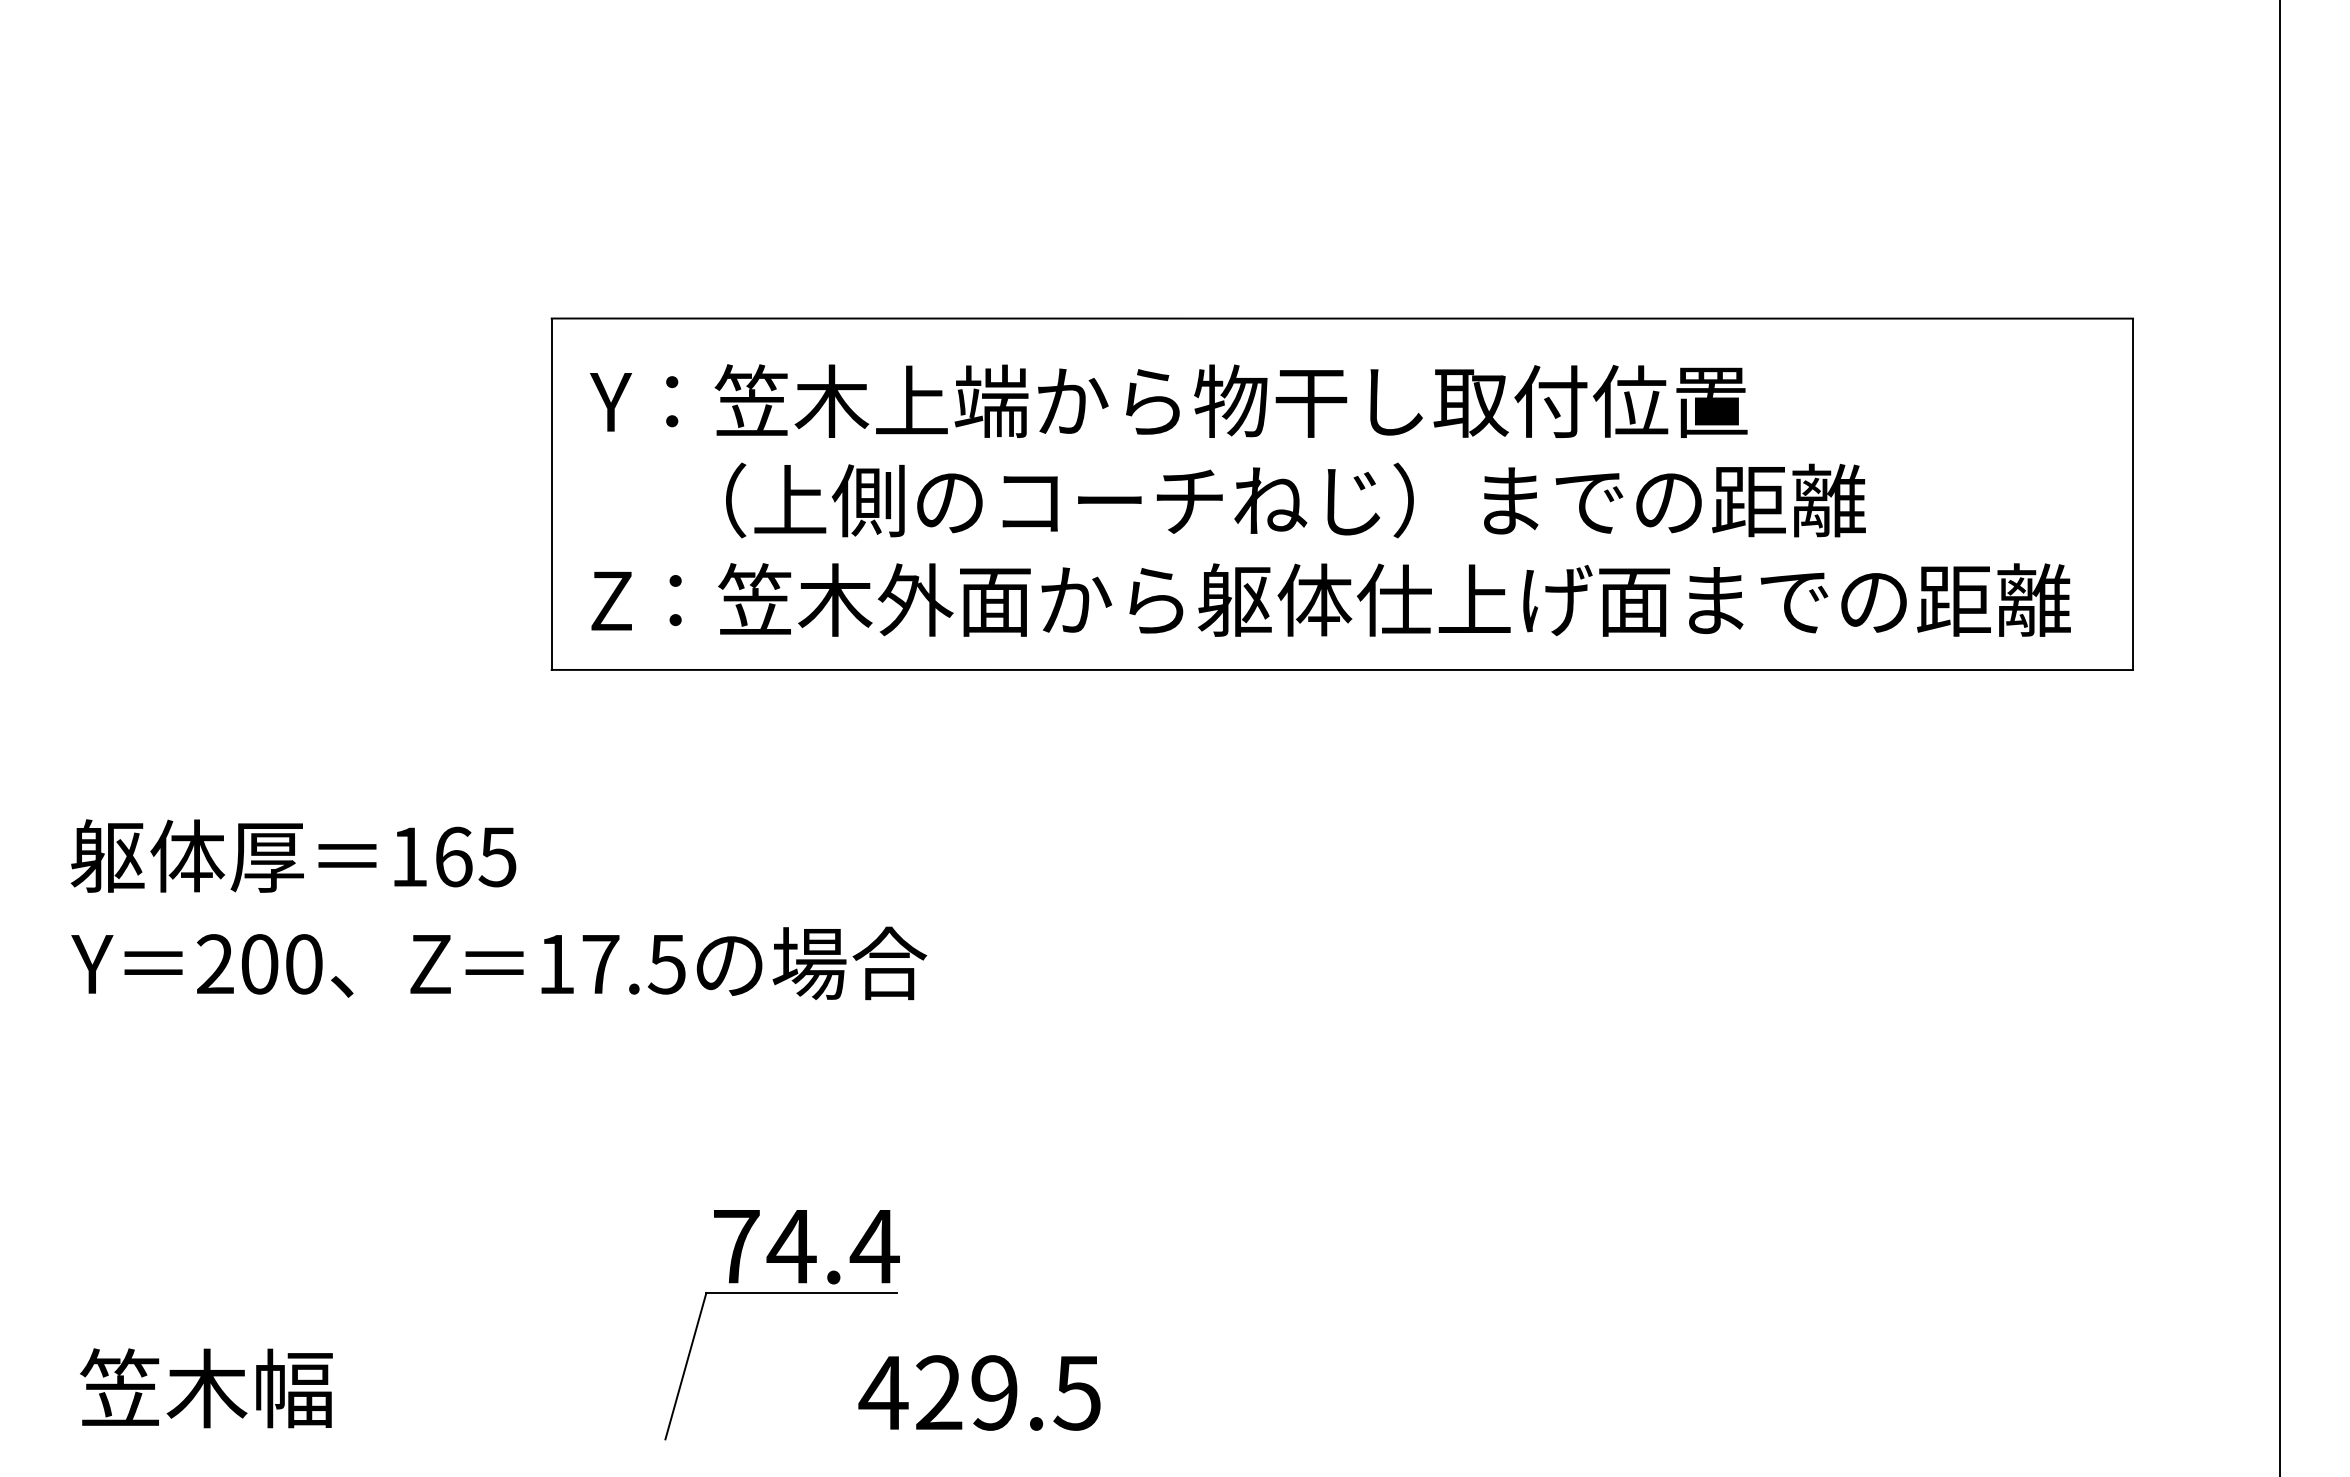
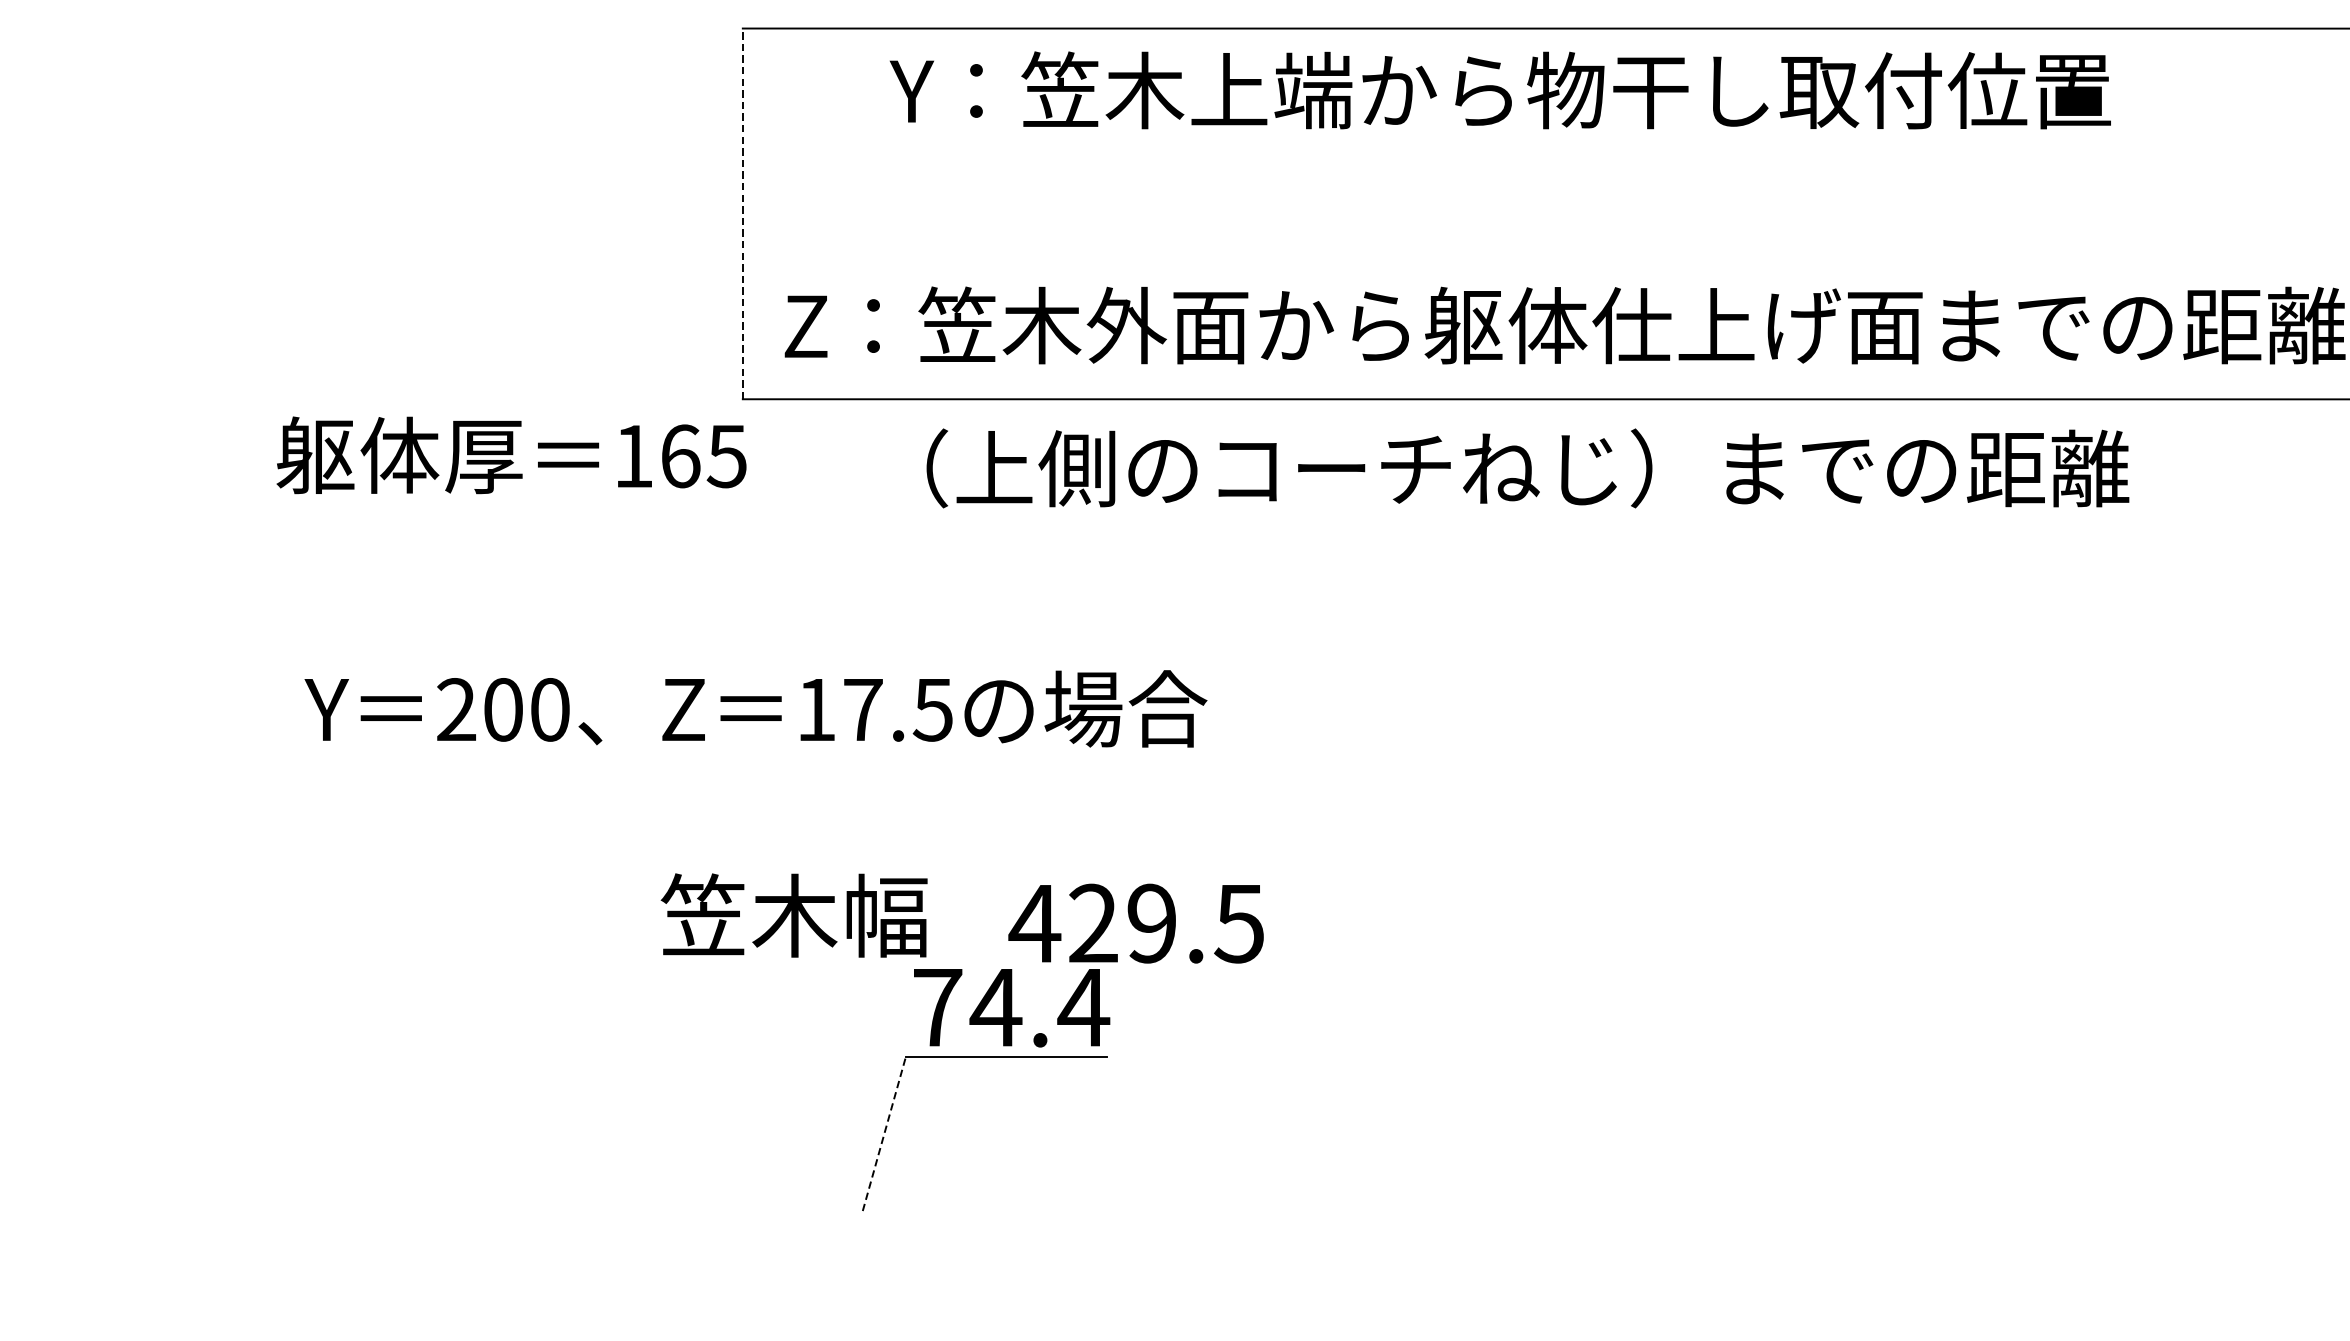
text: (1168, 400) -> (1500, 89), moved
line: (551, 494) -> (742, 214), solid -> dashed
text: (1295, 500) -> (1527, 468), moved
text: (293, 855) -> (511, 454), moved
text: (499, 963) -> (756, 708), moved
line: (686, 1365) -> (885, 1133), solid -> dashed
text: (206, 1388) -> (794, 915), moved
text: (979, 1392) -> (1136, 923), moved

